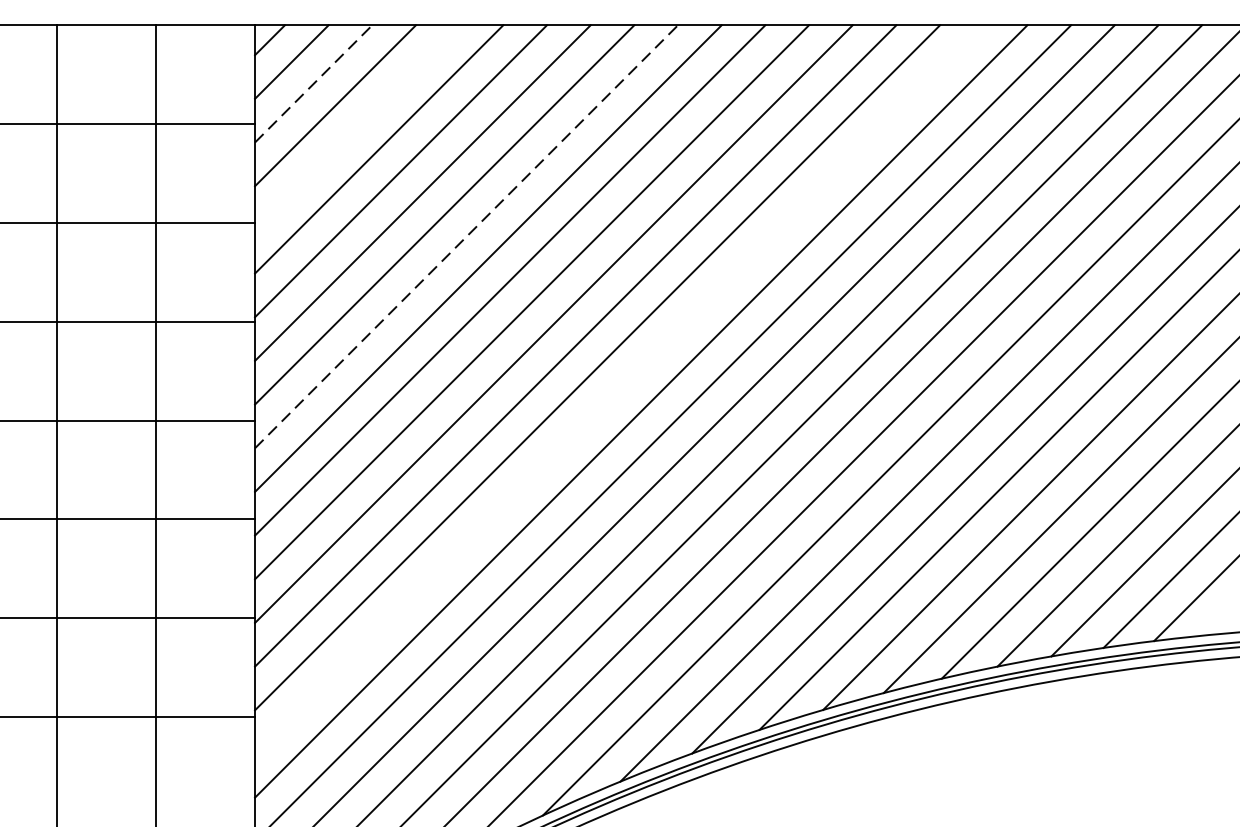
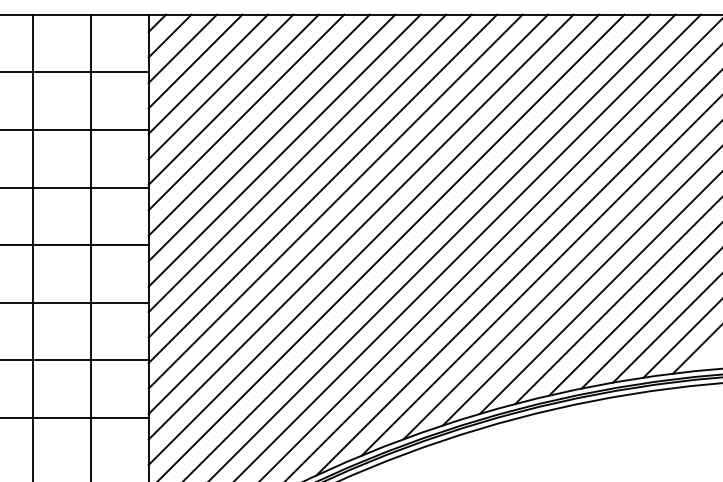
line: (314, 83) -> (183, 48), dashed -> solid
line: (355, 126) -> (207, 73), added
line: (467, 236) -> (272, 137), dashed -> solid
line: (618, 388) -> (360, 226), added

